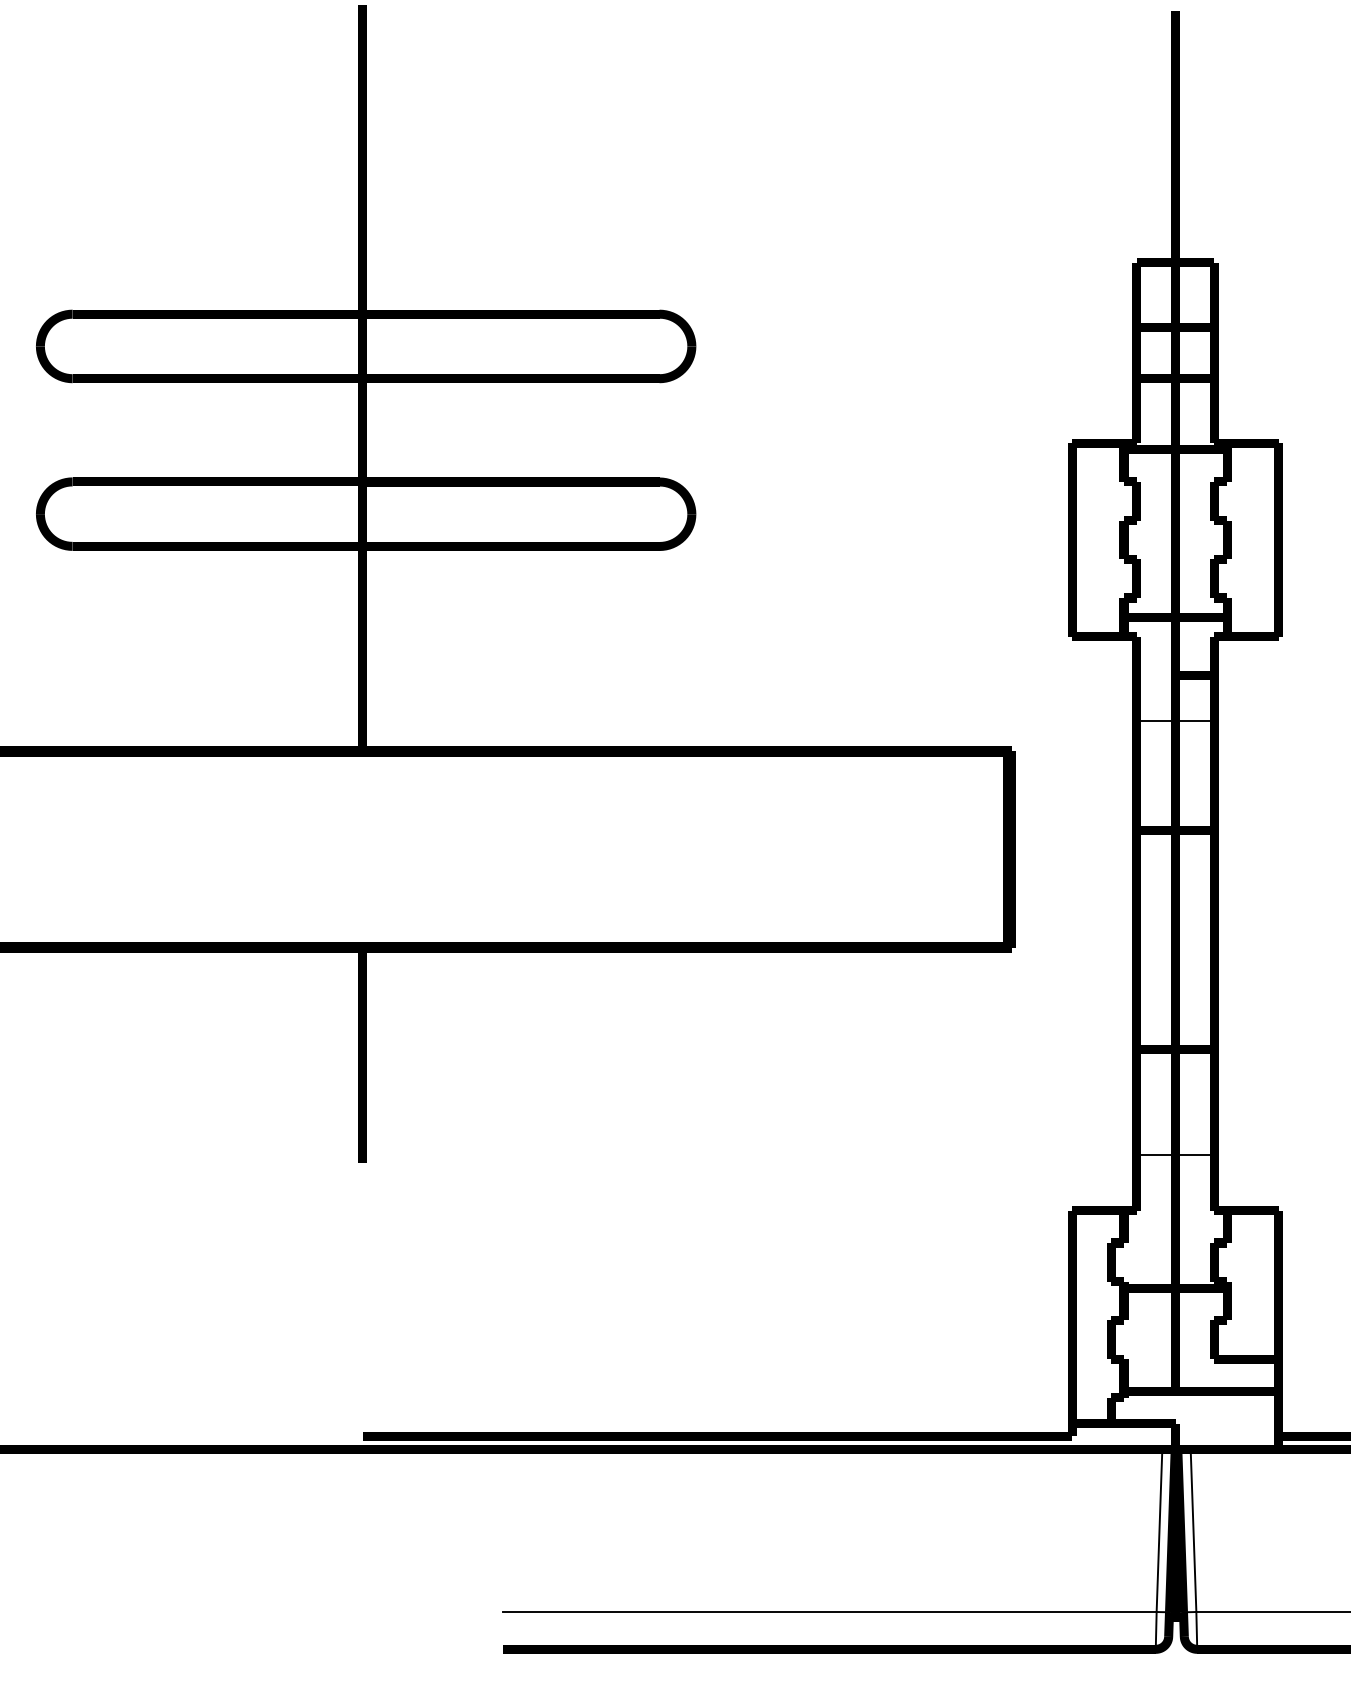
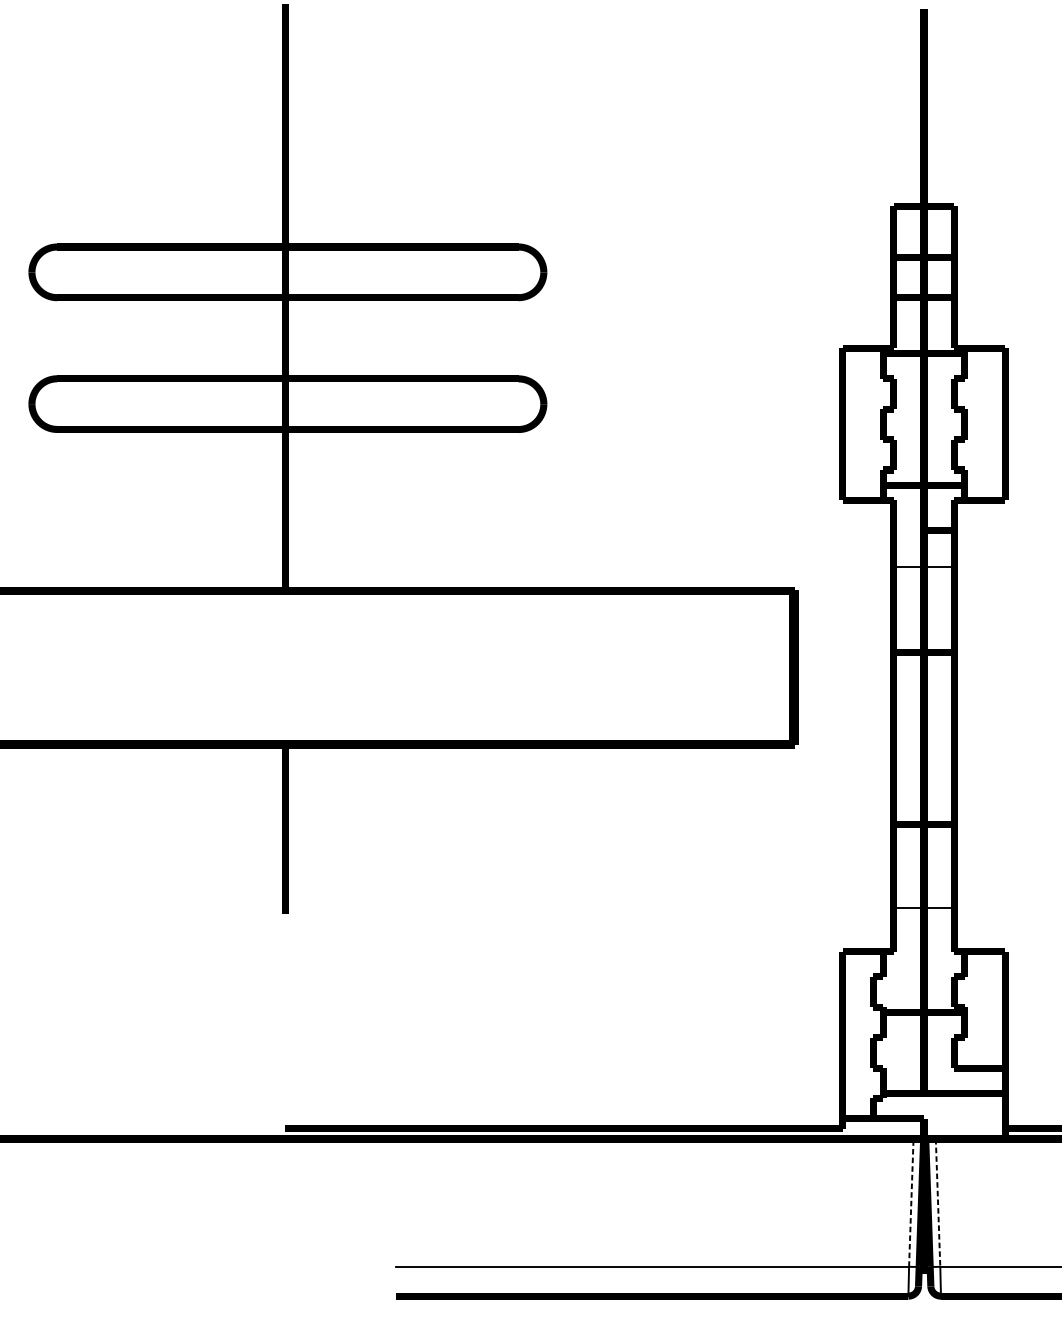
line: (1159, 1530) -> (911, 1202), solid -> dashed
line: (1193, 1531) -> (938, 1203), solid -> dashed

